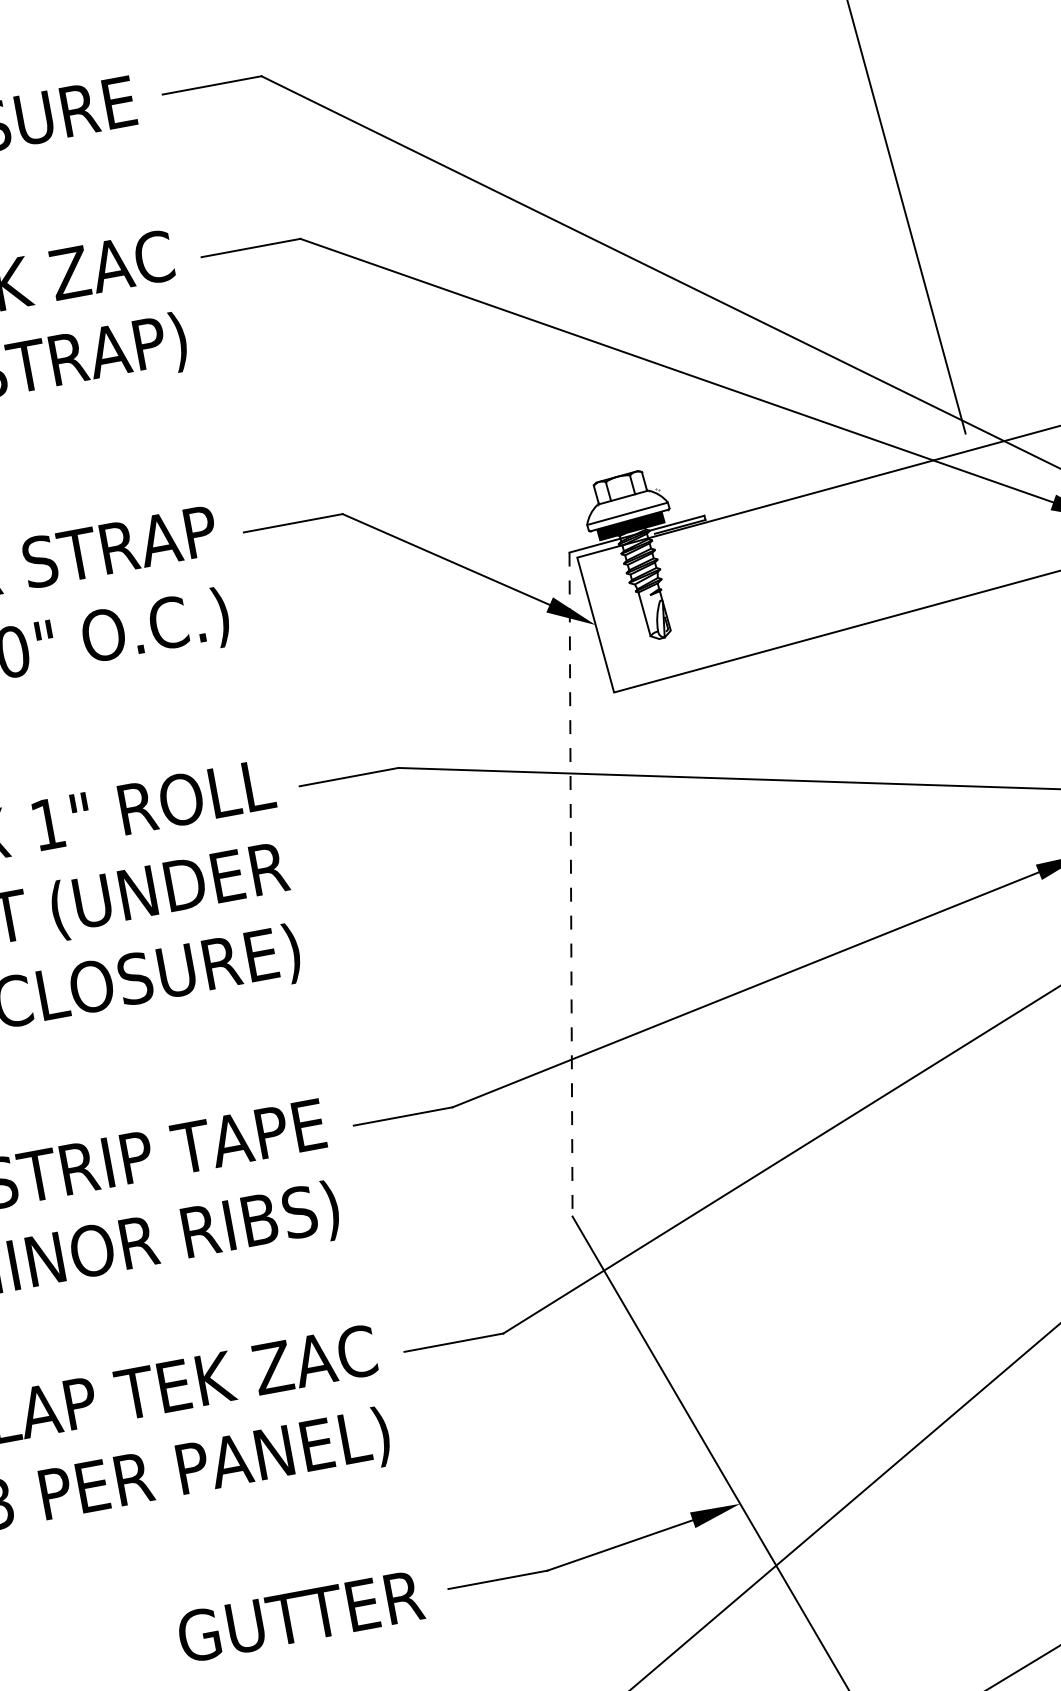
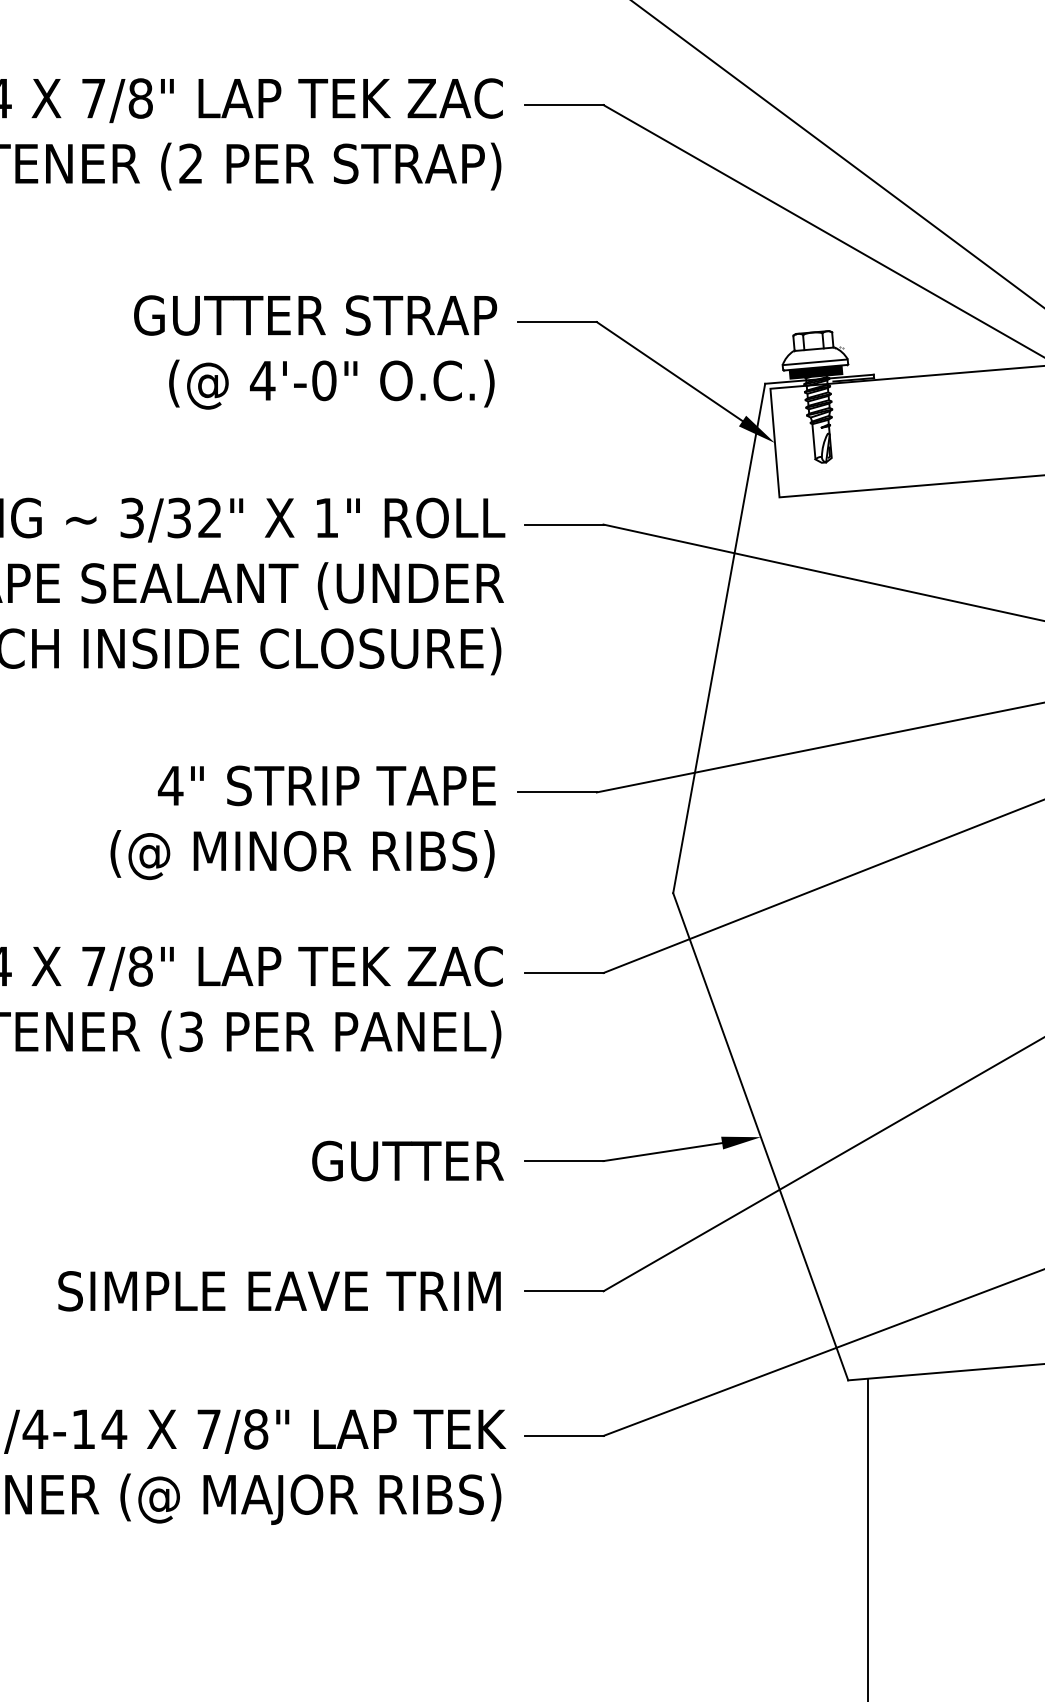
line: (571, 884) -> (719, 638), dashed -> solid

